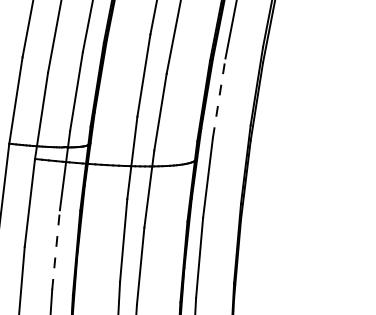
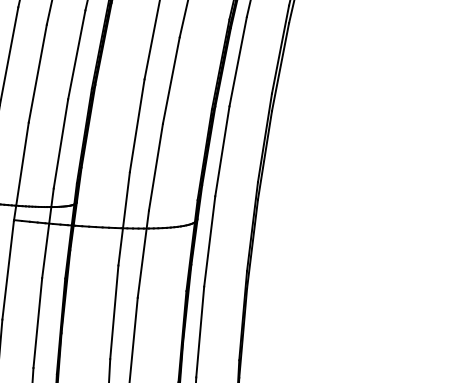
line: (219, 98) -> (222, 151), dashed -> solid
line: (55, 249) -> (37, 322), dashed -> solid

